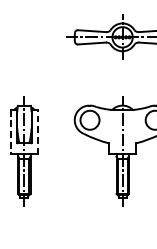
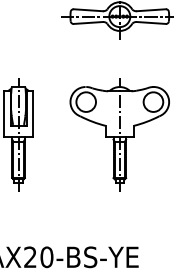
line: (37, 131) -> (32, 113), dashed -> solid
line: (10, 132) -> (4, 114), dashed -> solid

